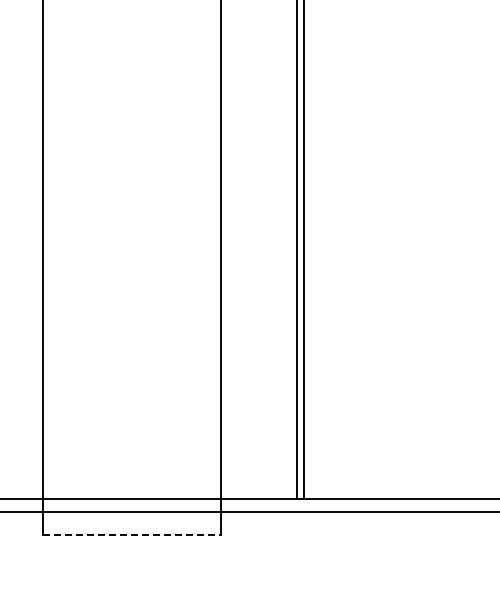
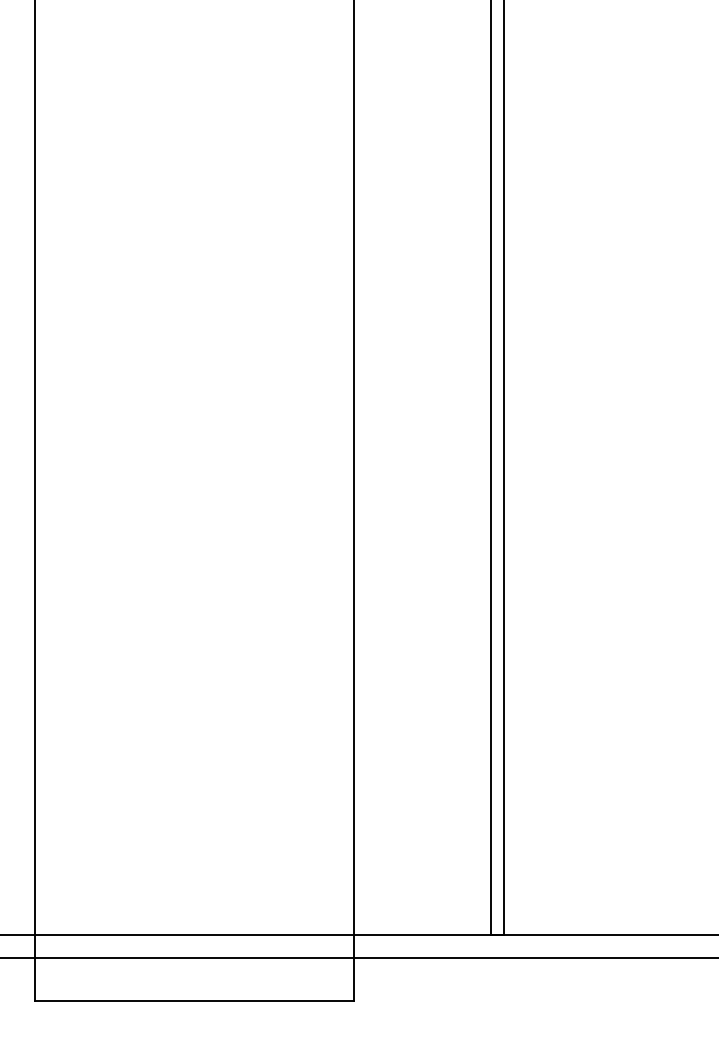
line: (132, 535) -> (195, 1001), dashed -> solid

